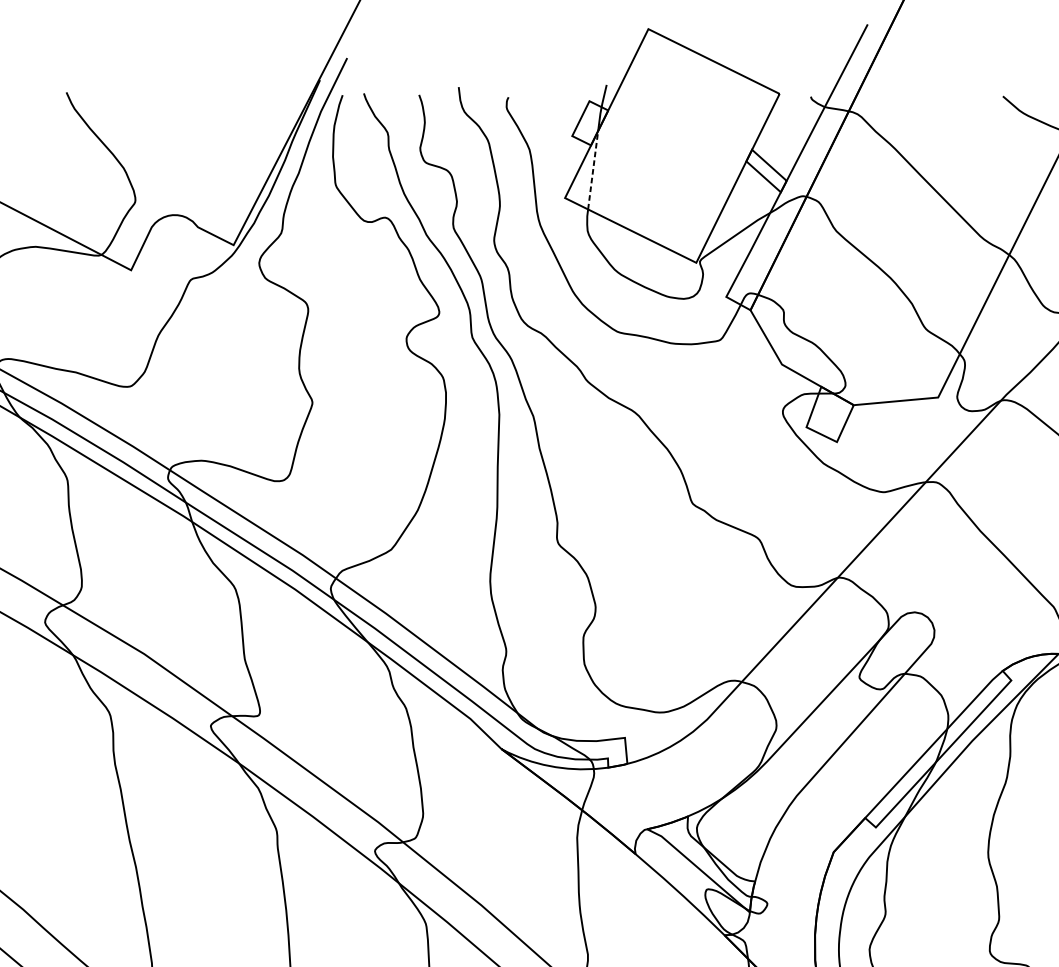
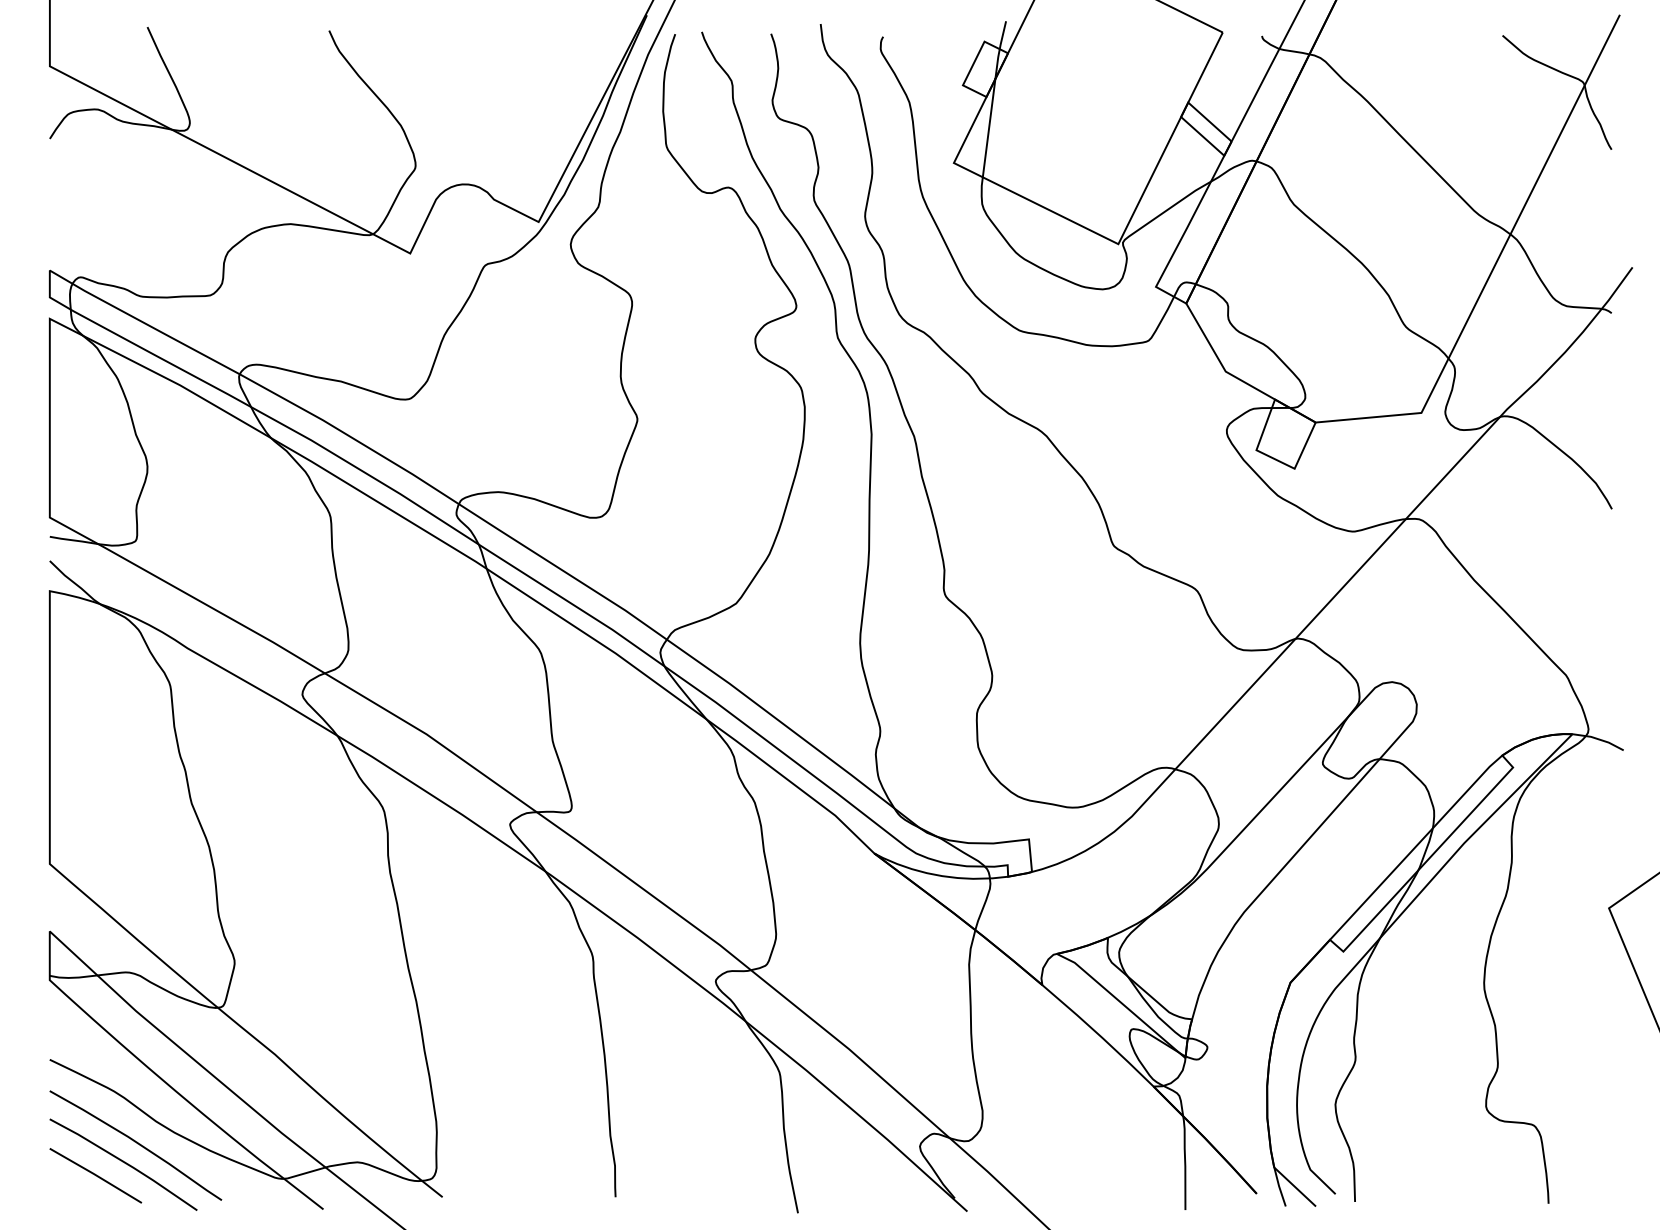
line: (593, 170) -> (989, 128), dashed -> solid

